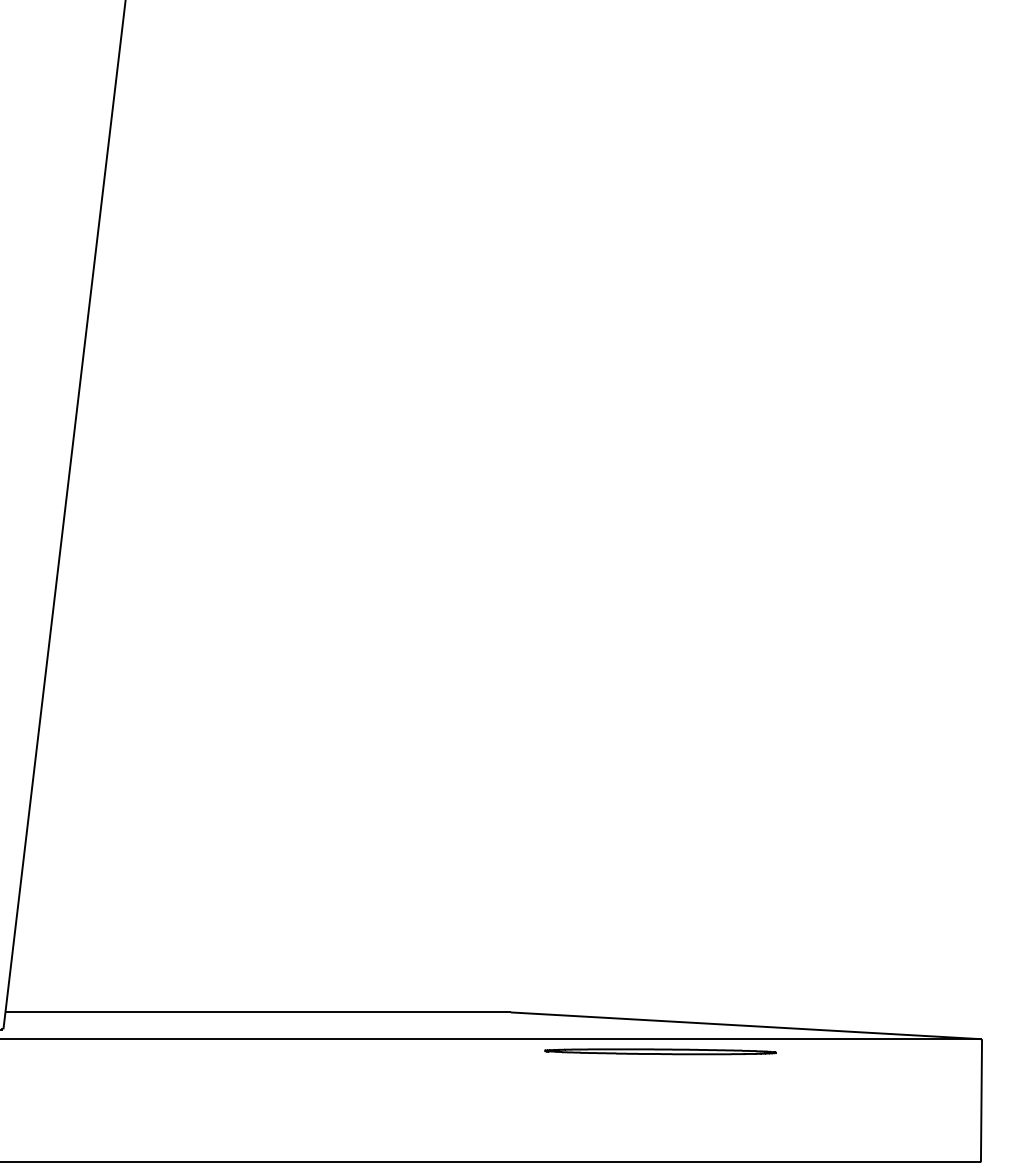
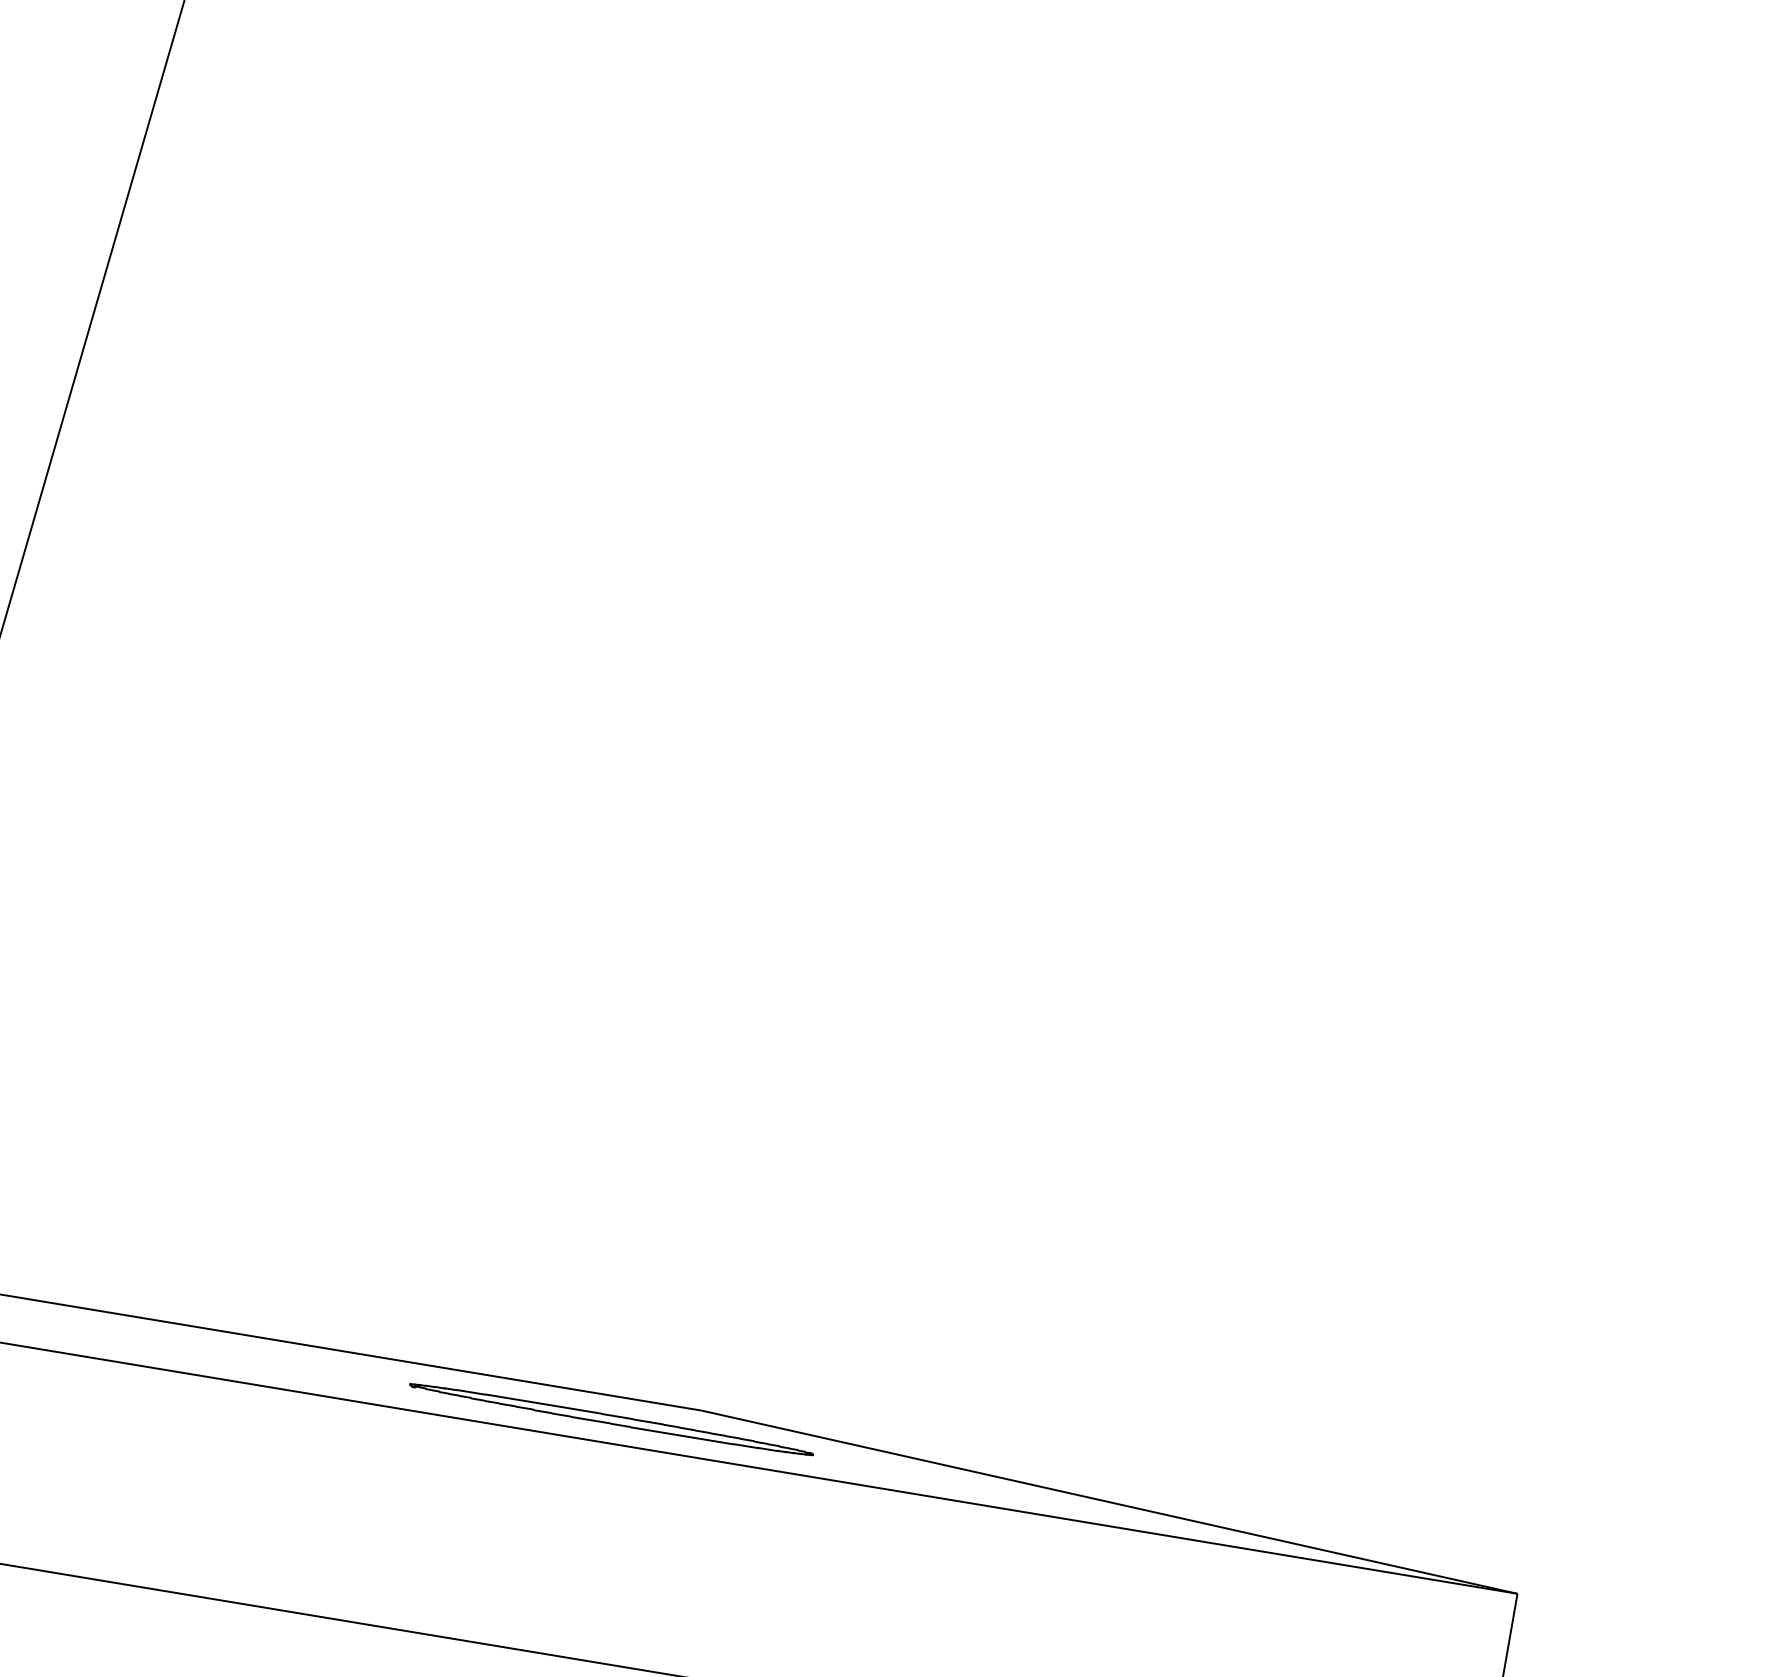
part: (660, 1051) -> (611, 1419), moved

